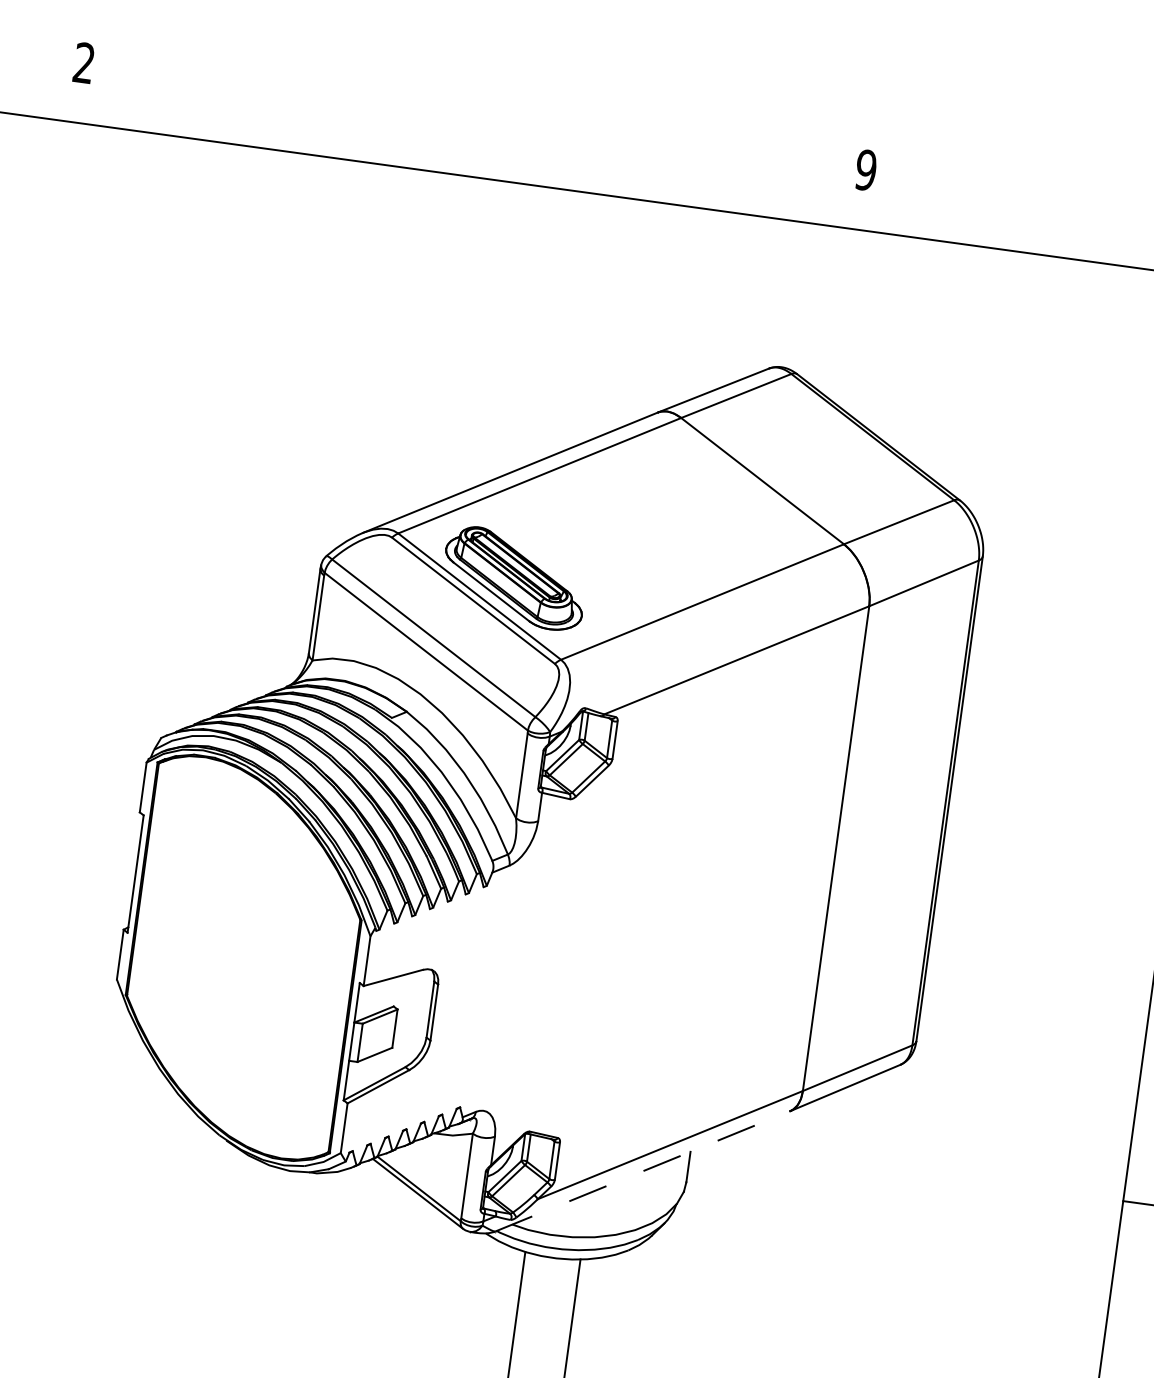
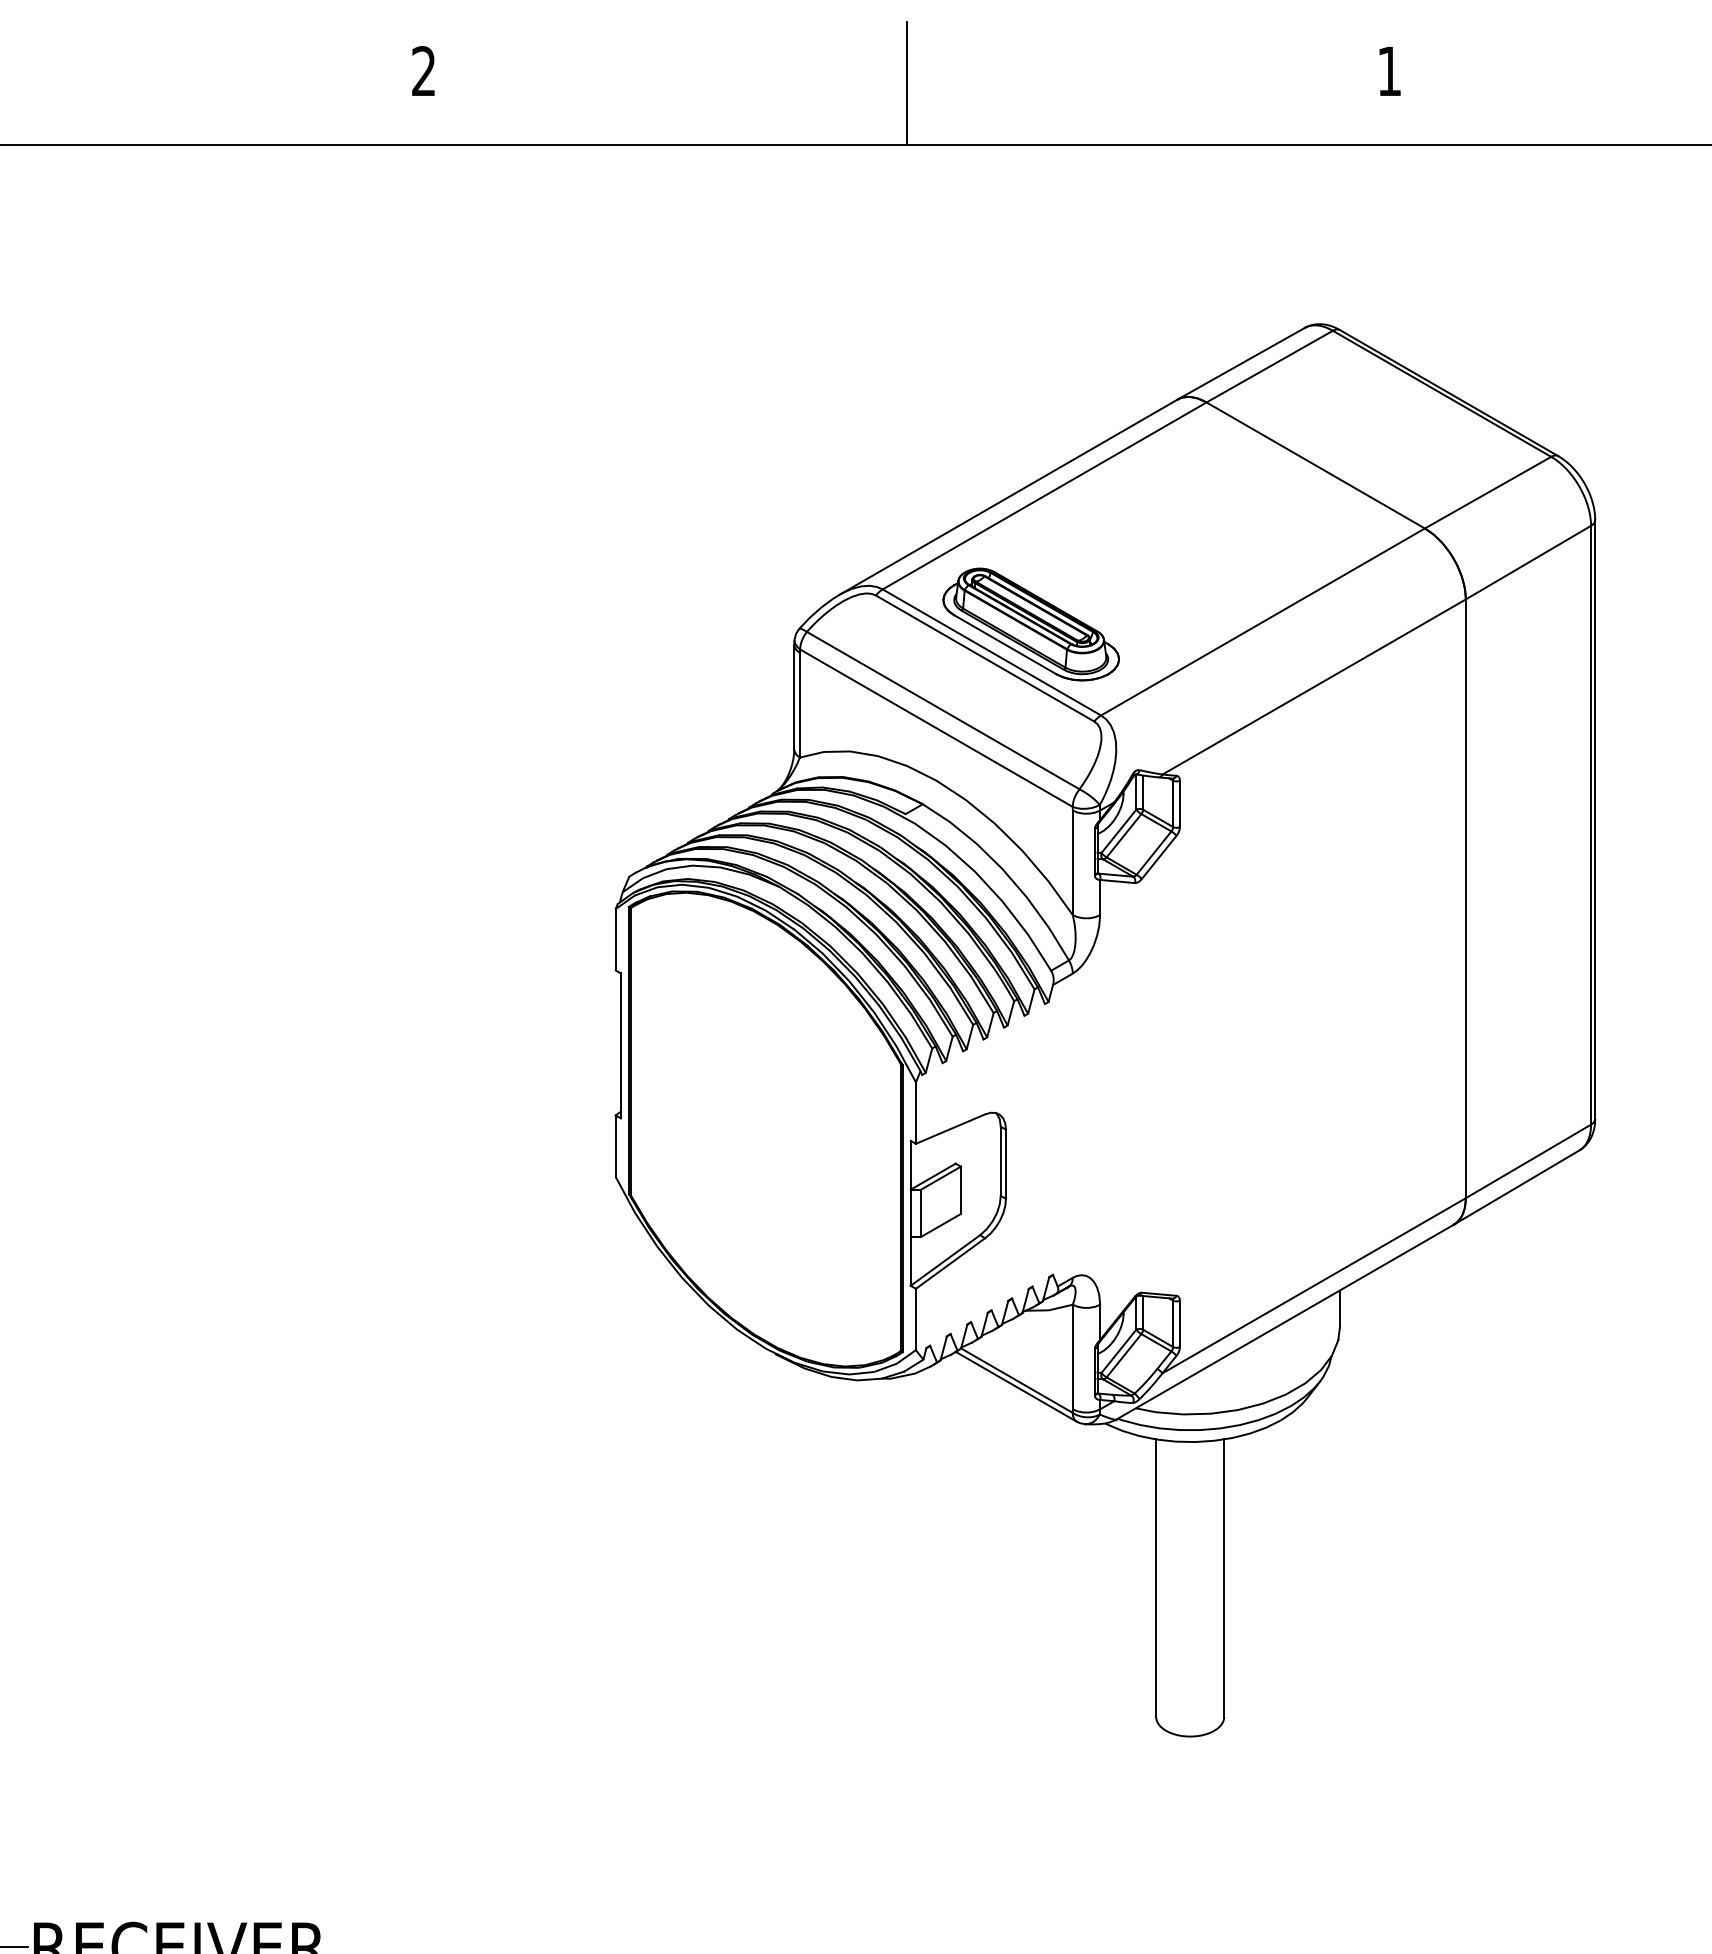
line: (473, 126) -> (906, 83), added
text: (866, 170) -> (1389, 71), 9 -> 1
line: (643, 1171) -> (1285, 1322), dashed -> solid

